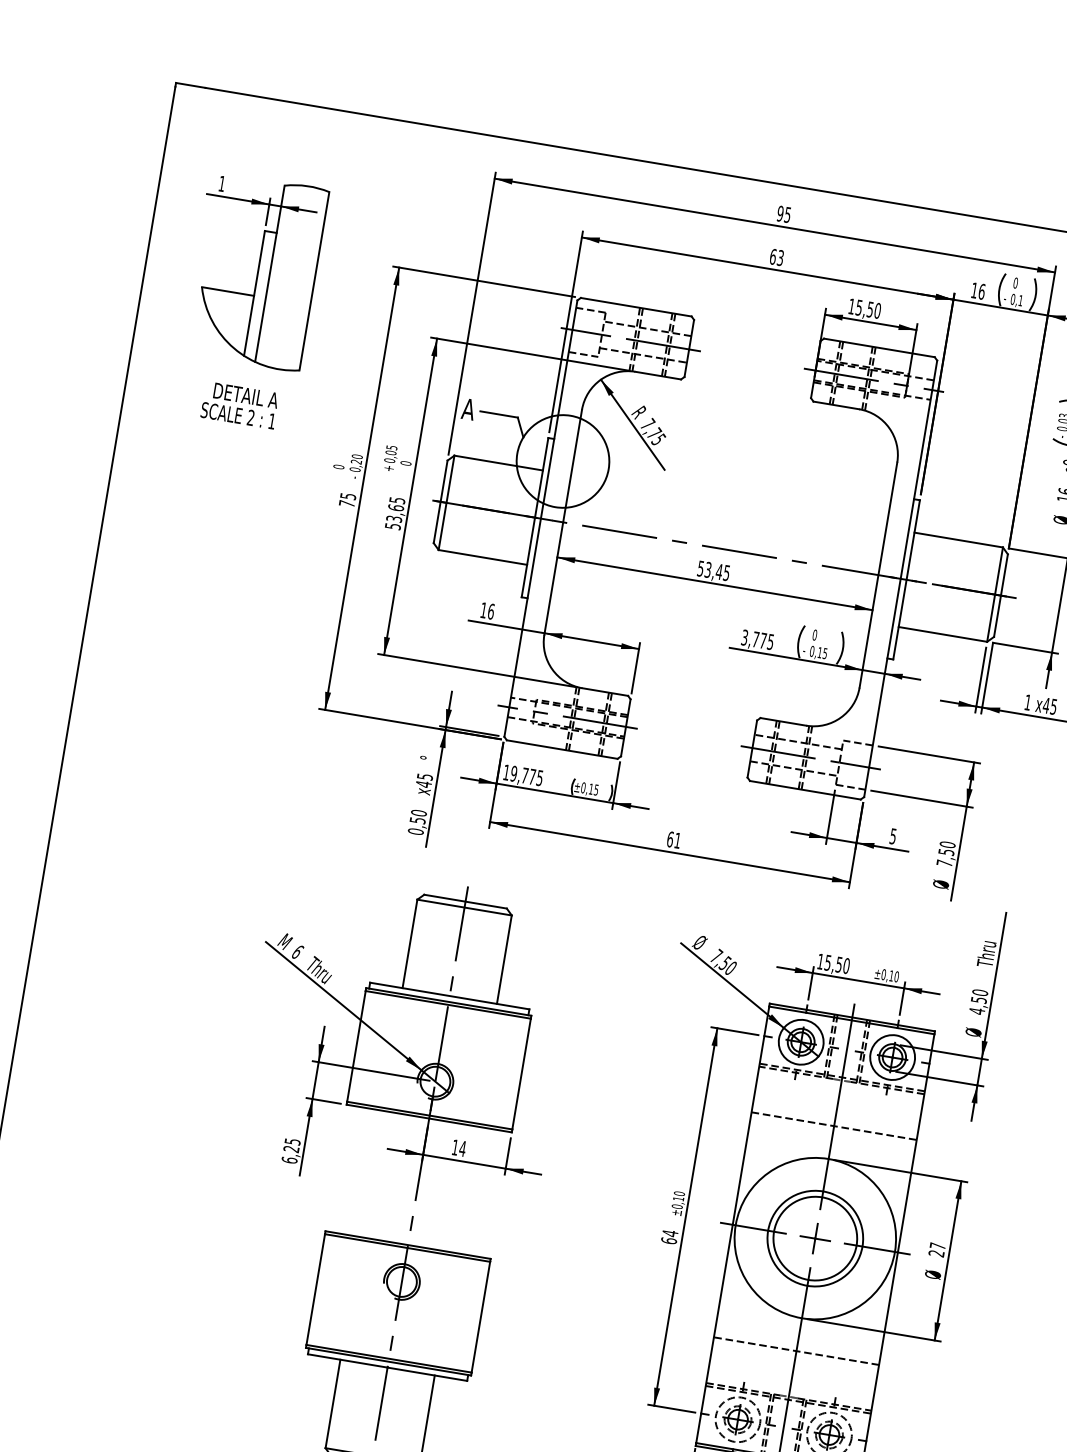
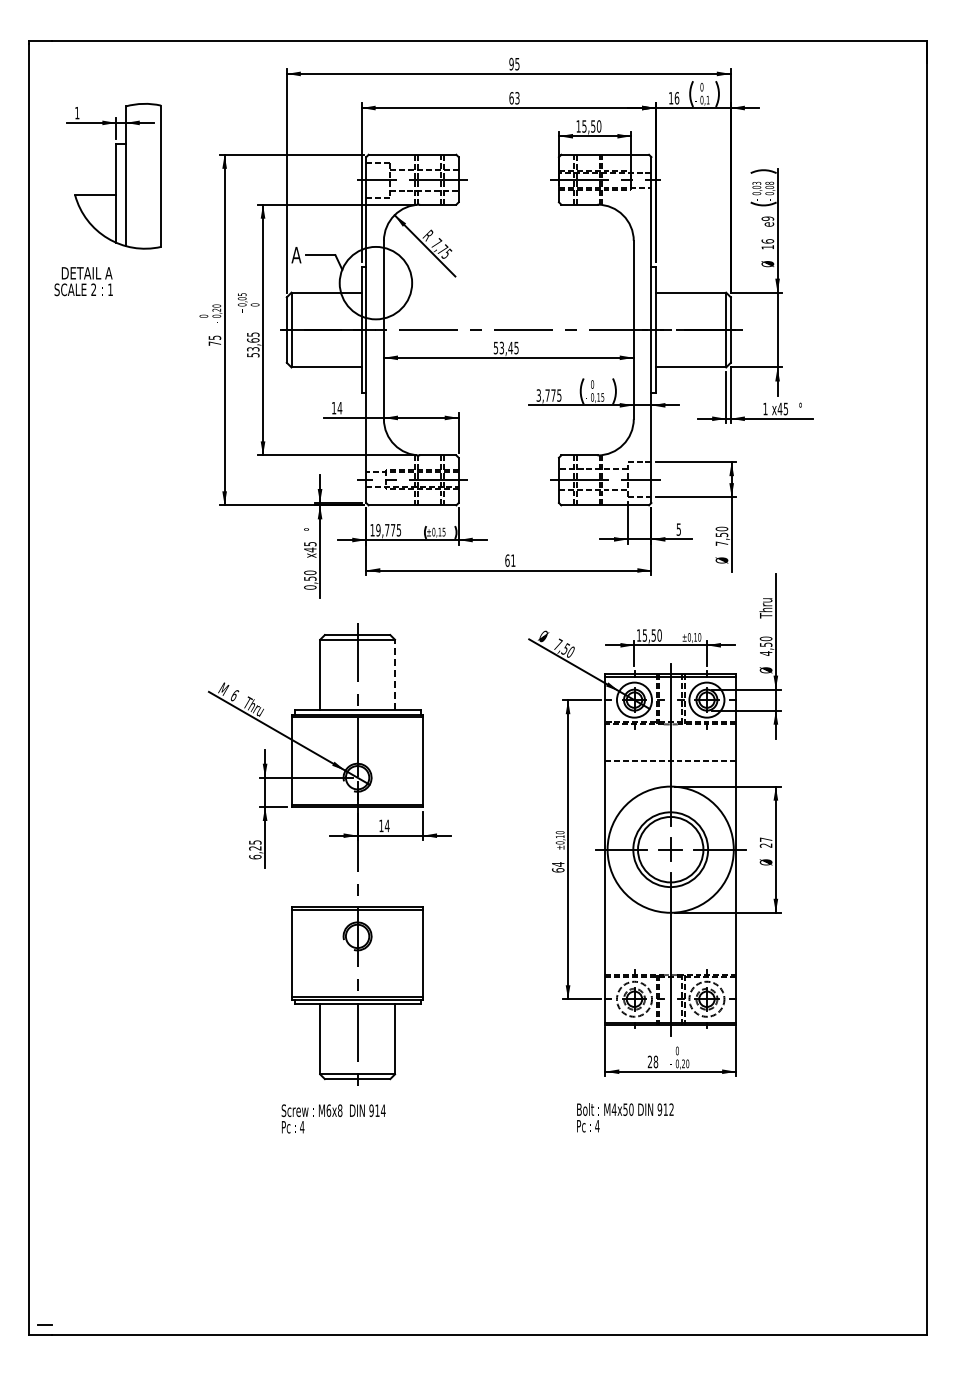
text: (239, 405) -> (83, 281), moved
text: (490, 610) -> (339, 407), 16 -> 14
line: (505, 959) -> (395, 674), solid -> dashed
line: (796, 1350) -> (670, 938), removed

